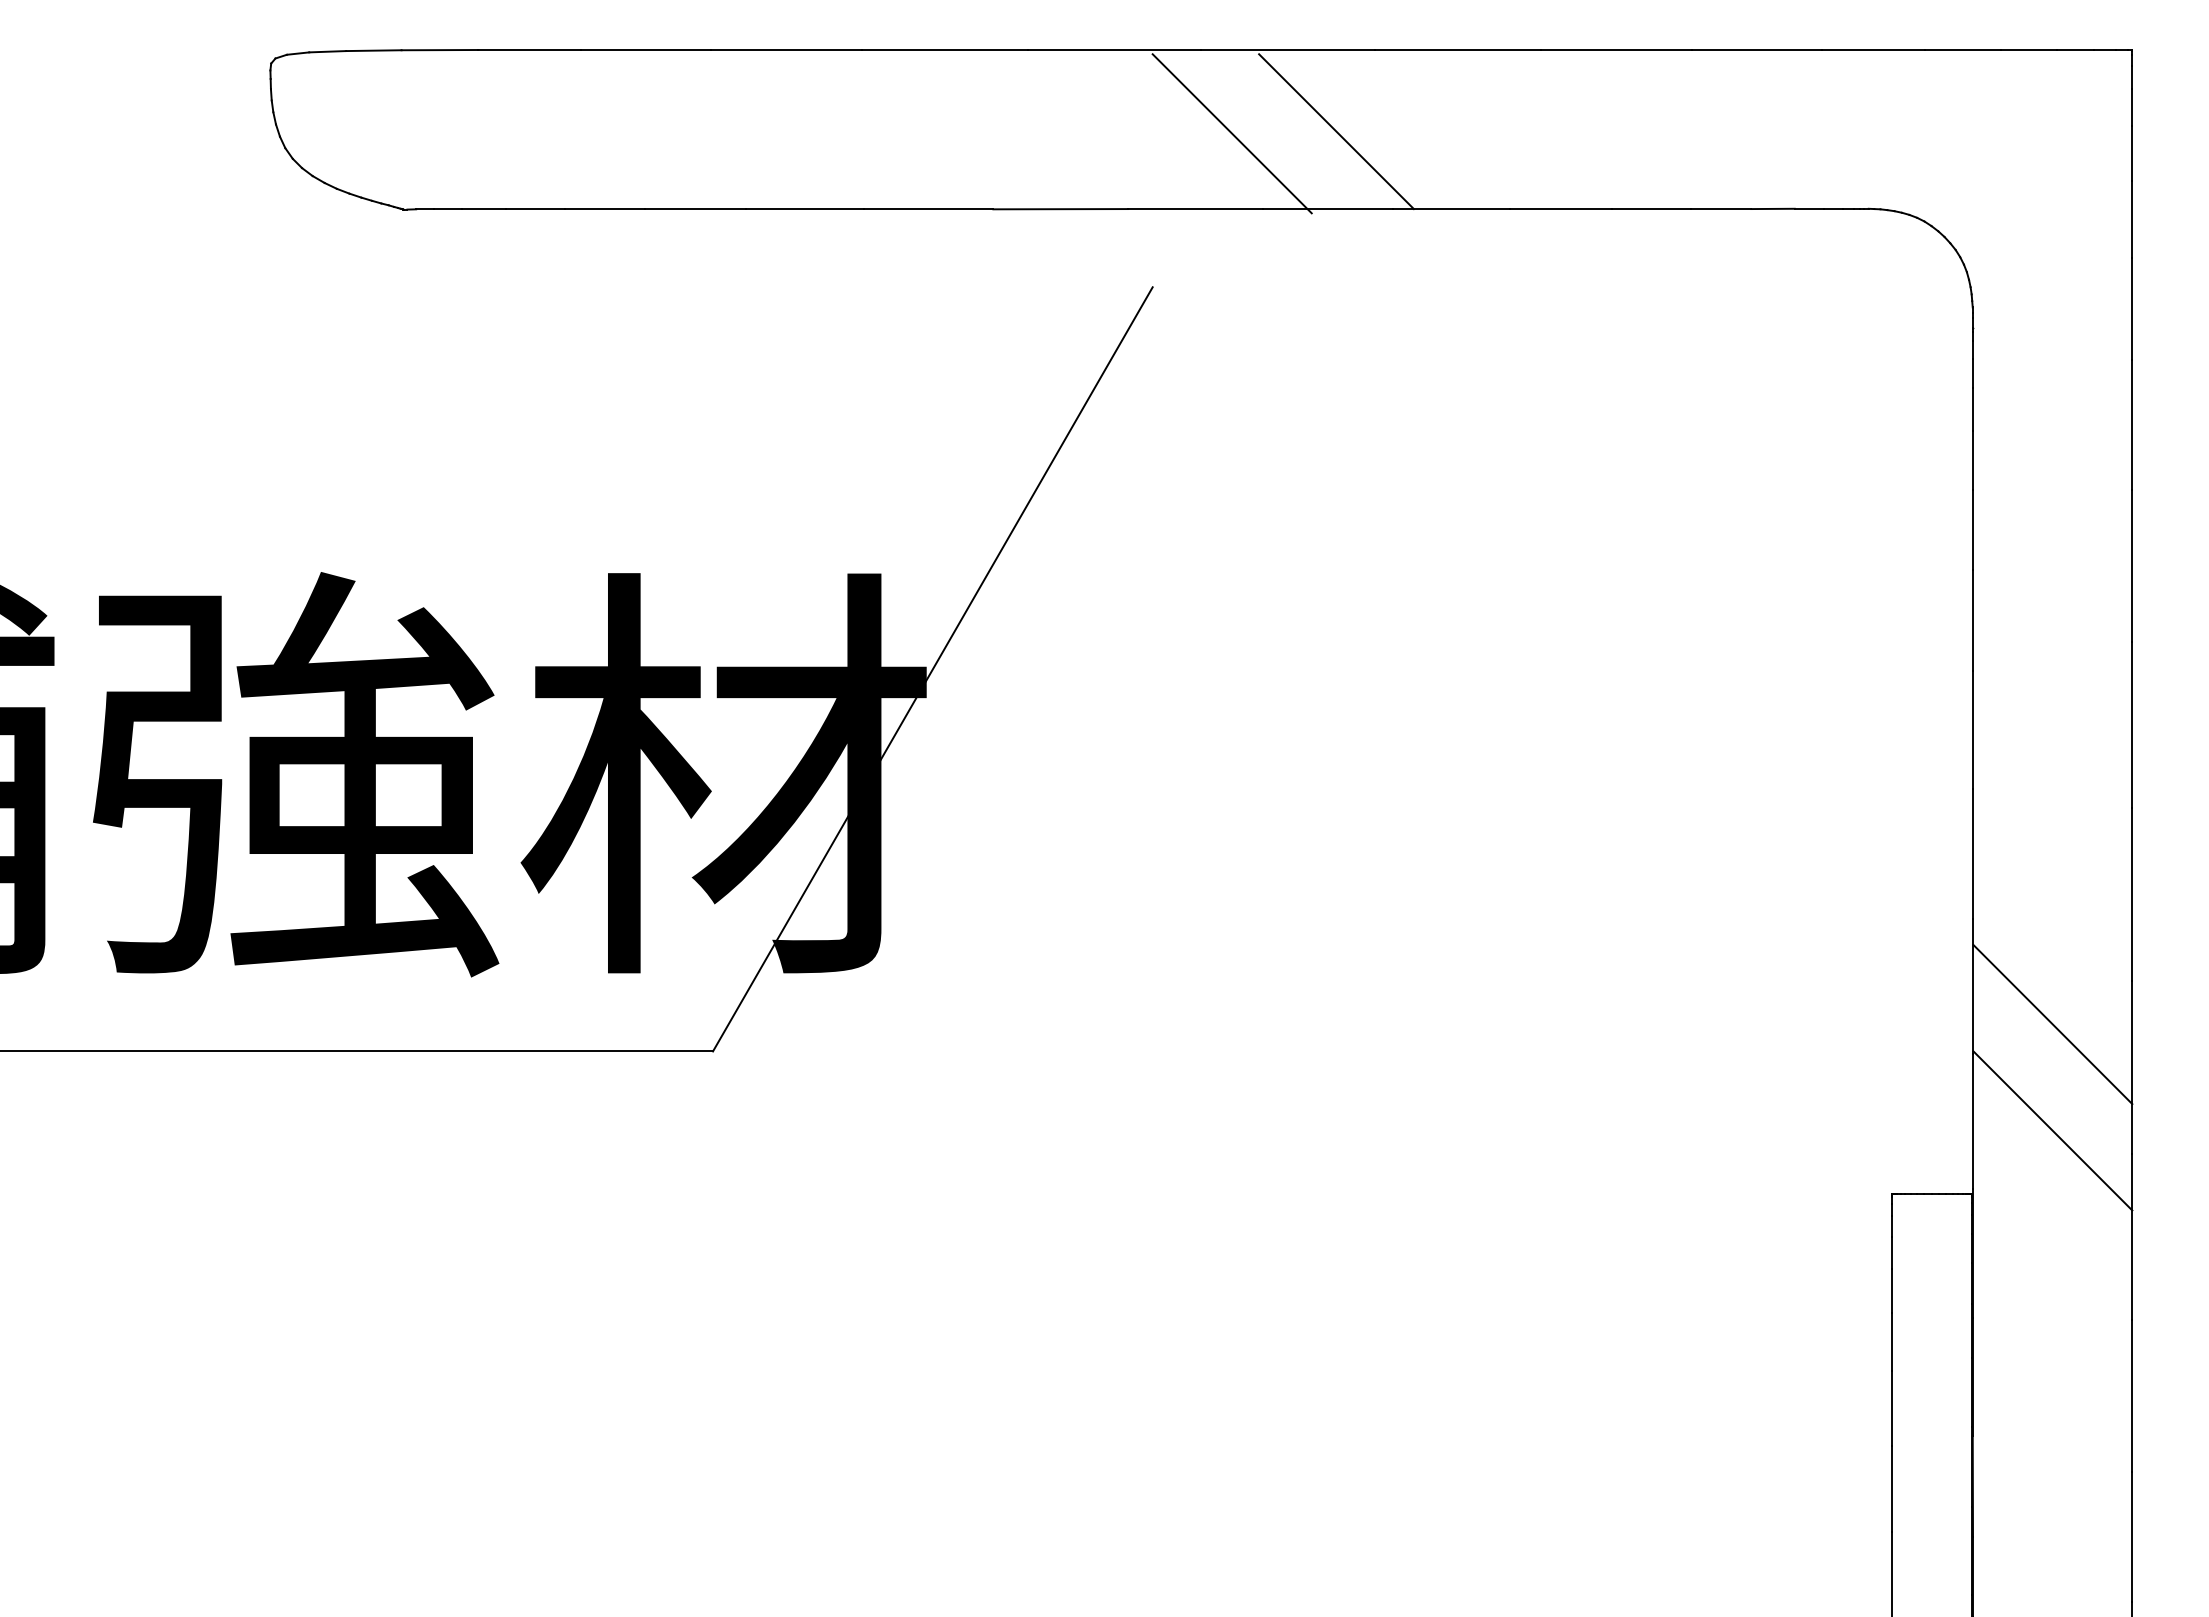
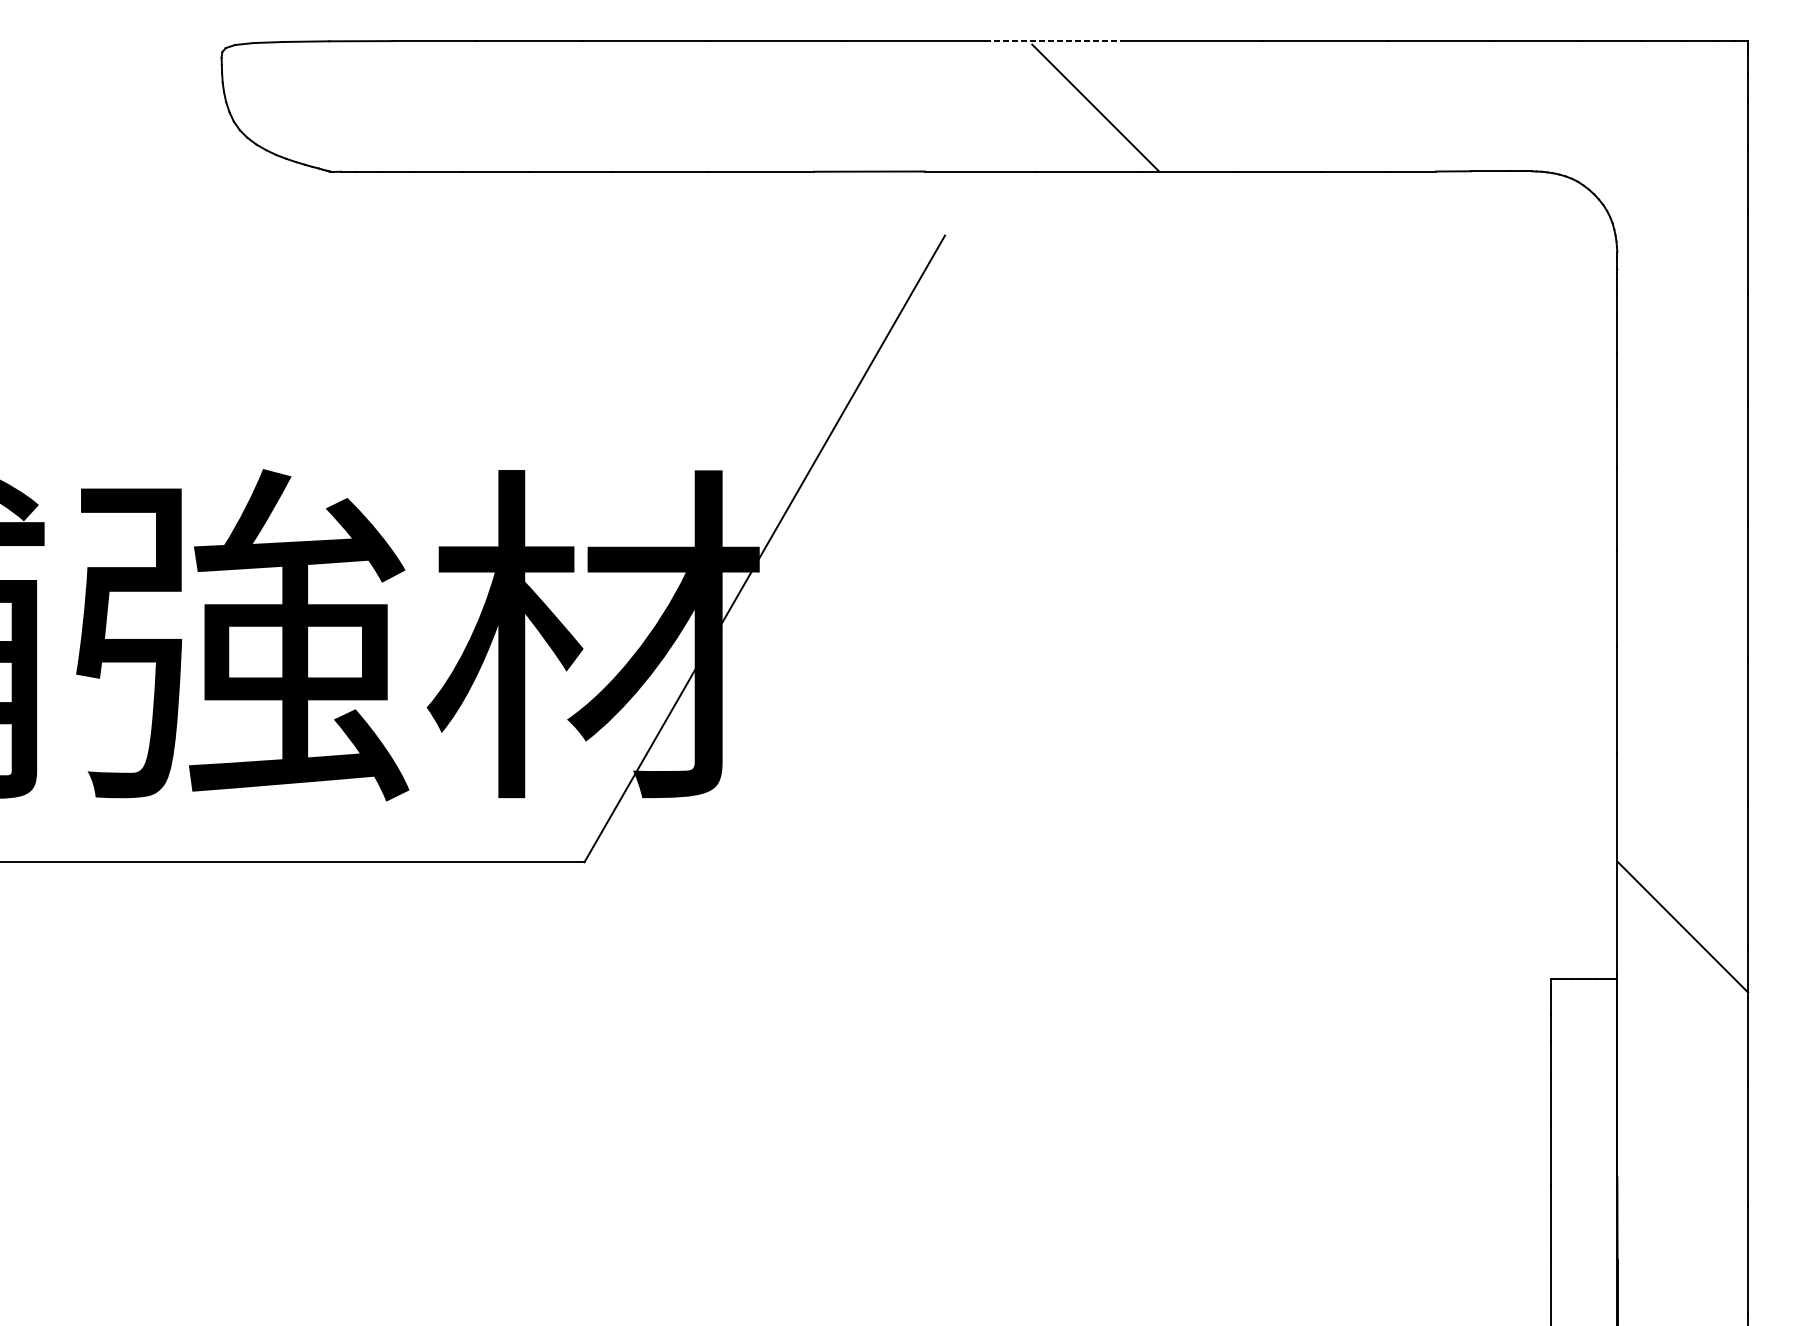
line: (1288, 50) -> (1056, 41), solid -> dashed
line: (1231, 133) -> (1009, 109), removed
line: (2052, 1024) -> (1682, 840), removed

